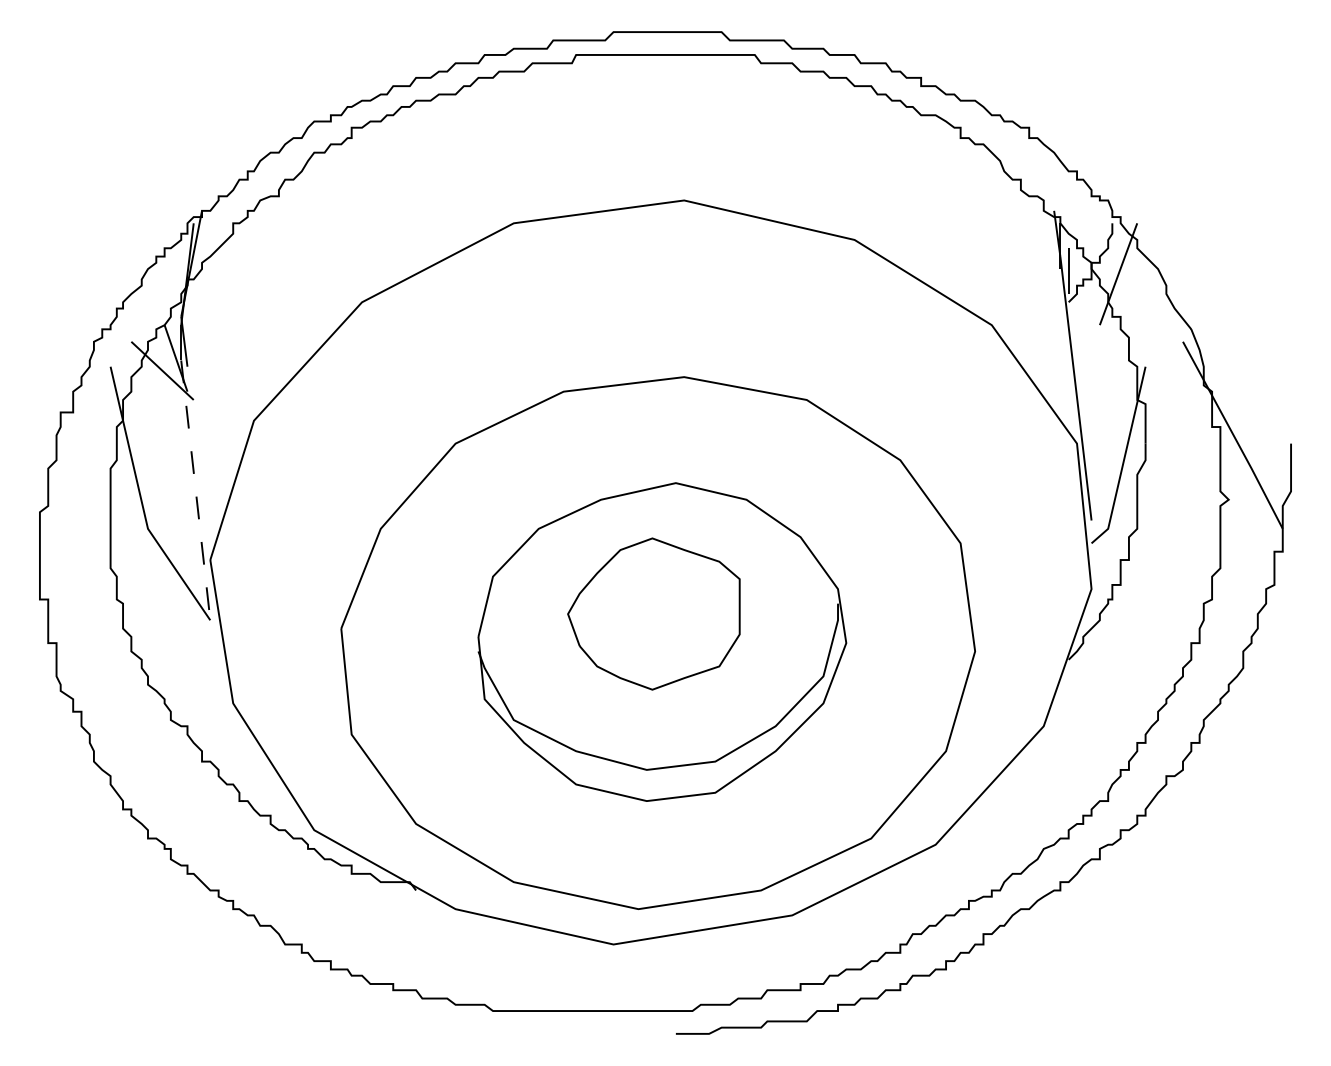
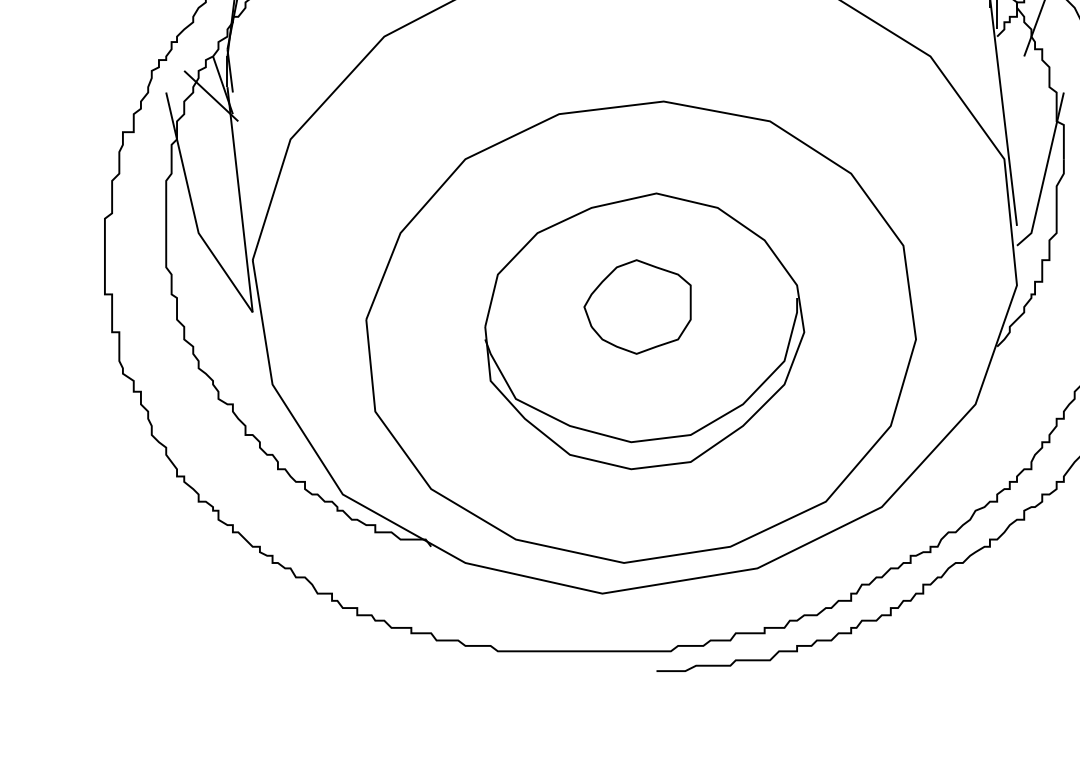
line: (195, 490) -> (239, 199), dashed -> solid
part: (654, 613) -> (637, 306), size x0.71

